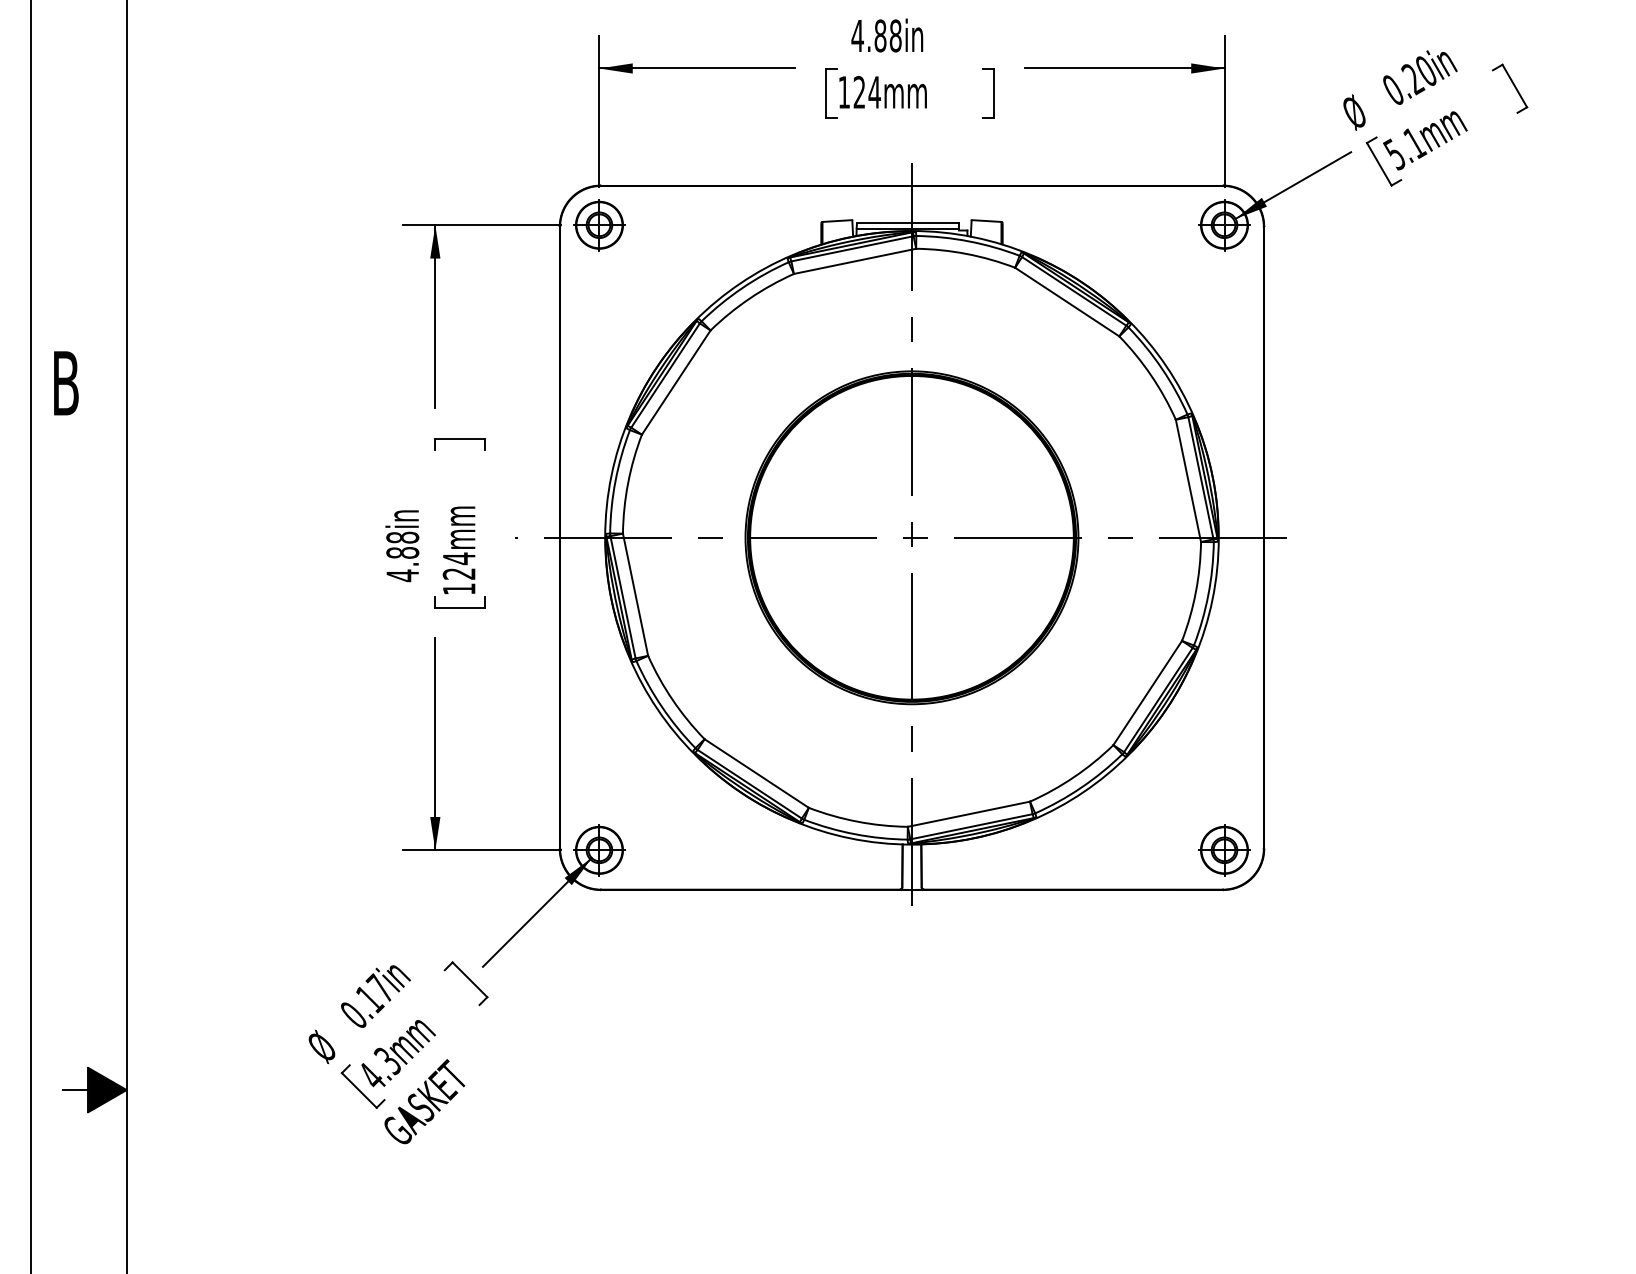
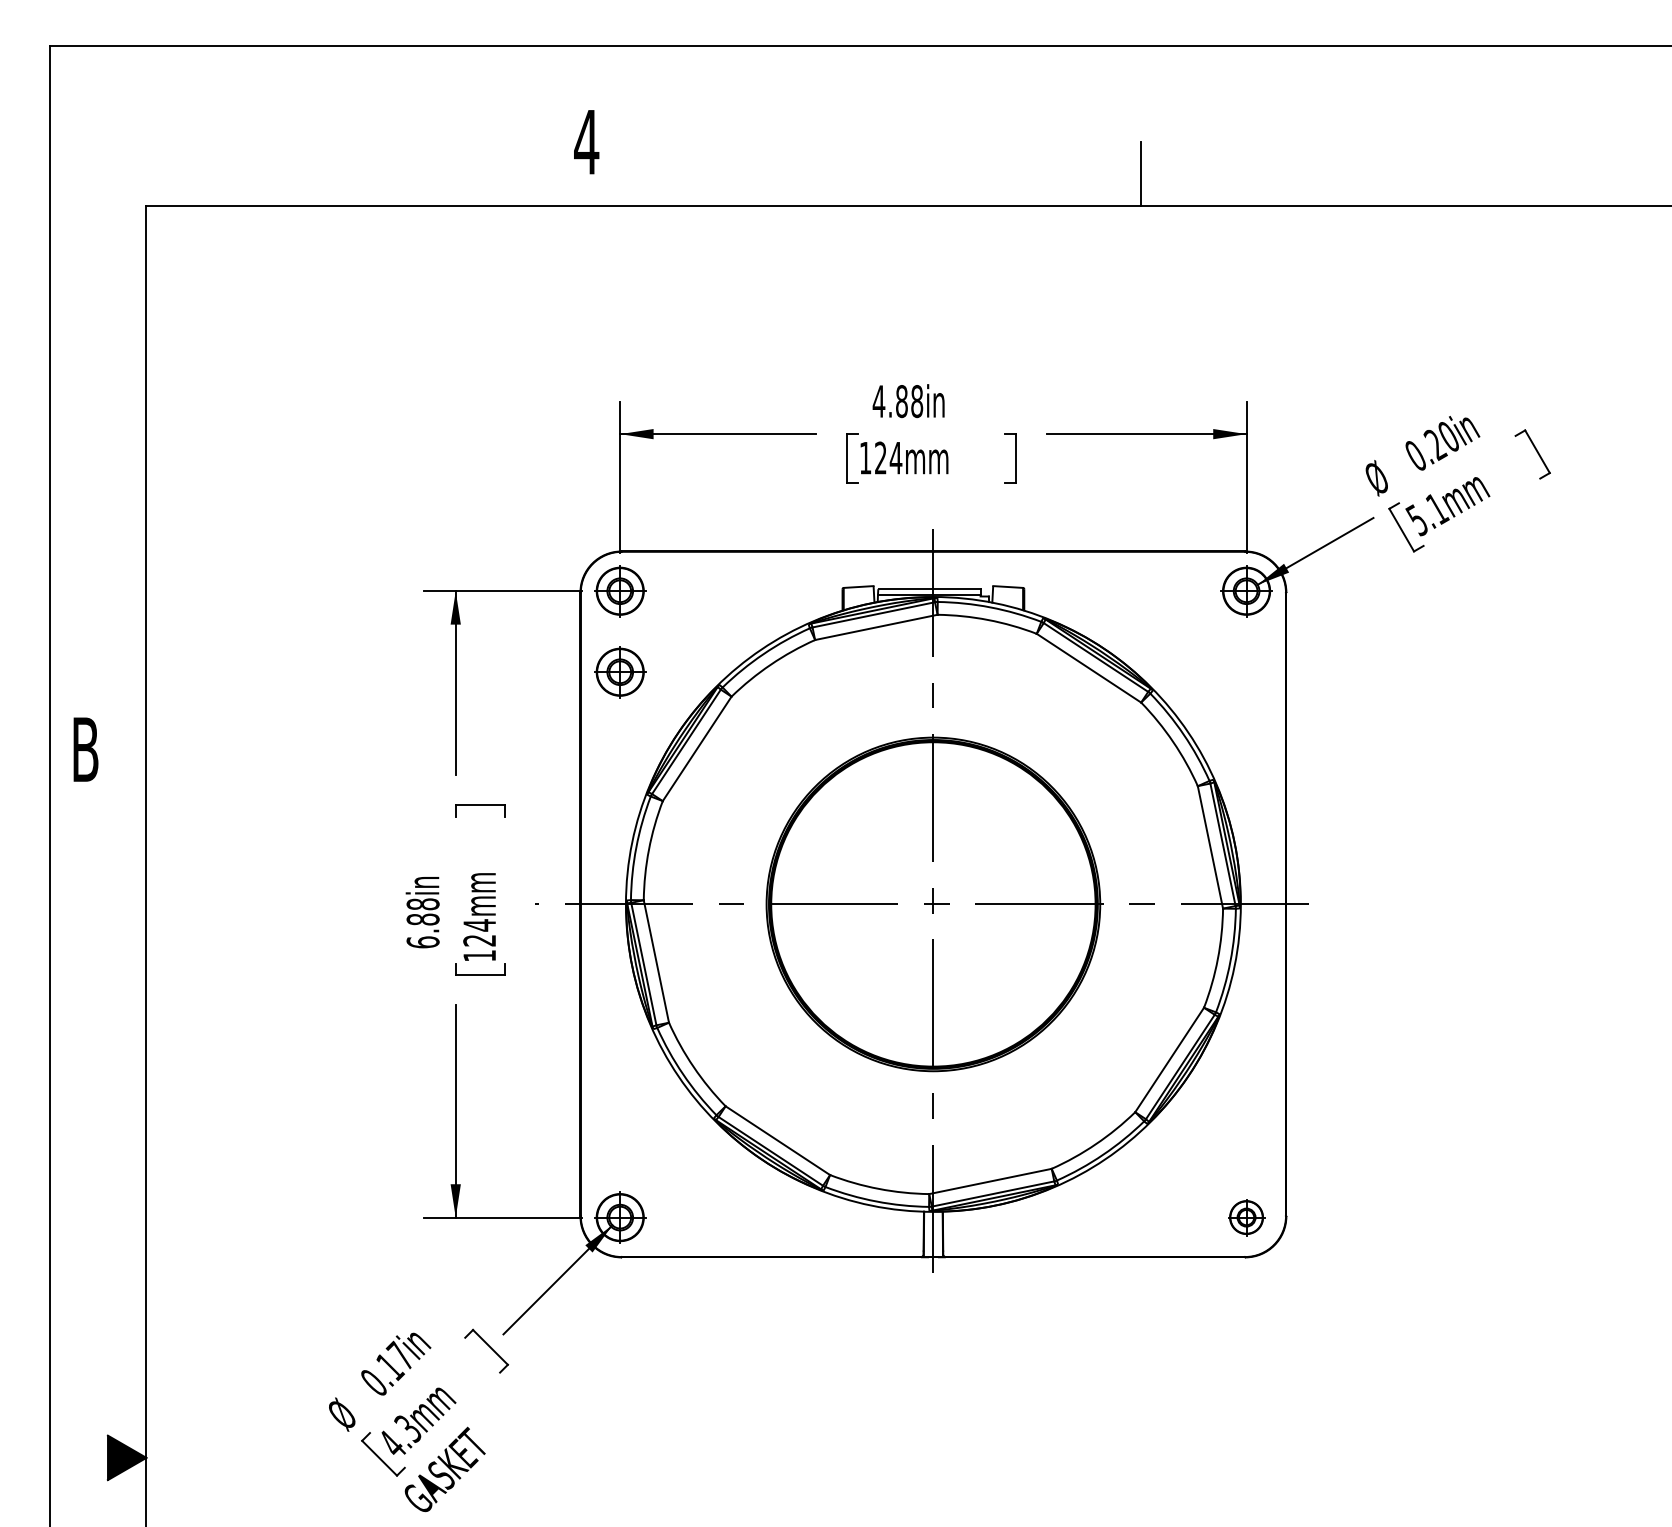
part: (599, 306) -> (620, 672), added
text: (402, 575) -> (422, 942), 4.88in -> 6.88in
part: (1224, 850) -> (1246, 1217), size x0.7
line: (74, 1089) -> (94, 1457), removed

